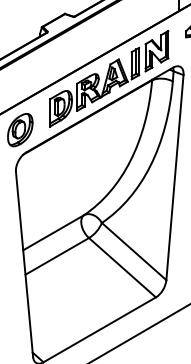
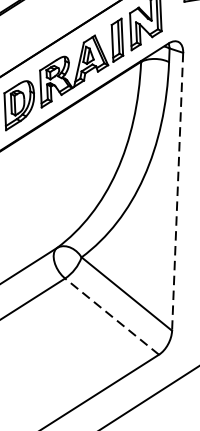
line: (174, 177) -> (177, 191), solid -> dashed
line: (122, 267) -> (112, 316), solid -> dashed

